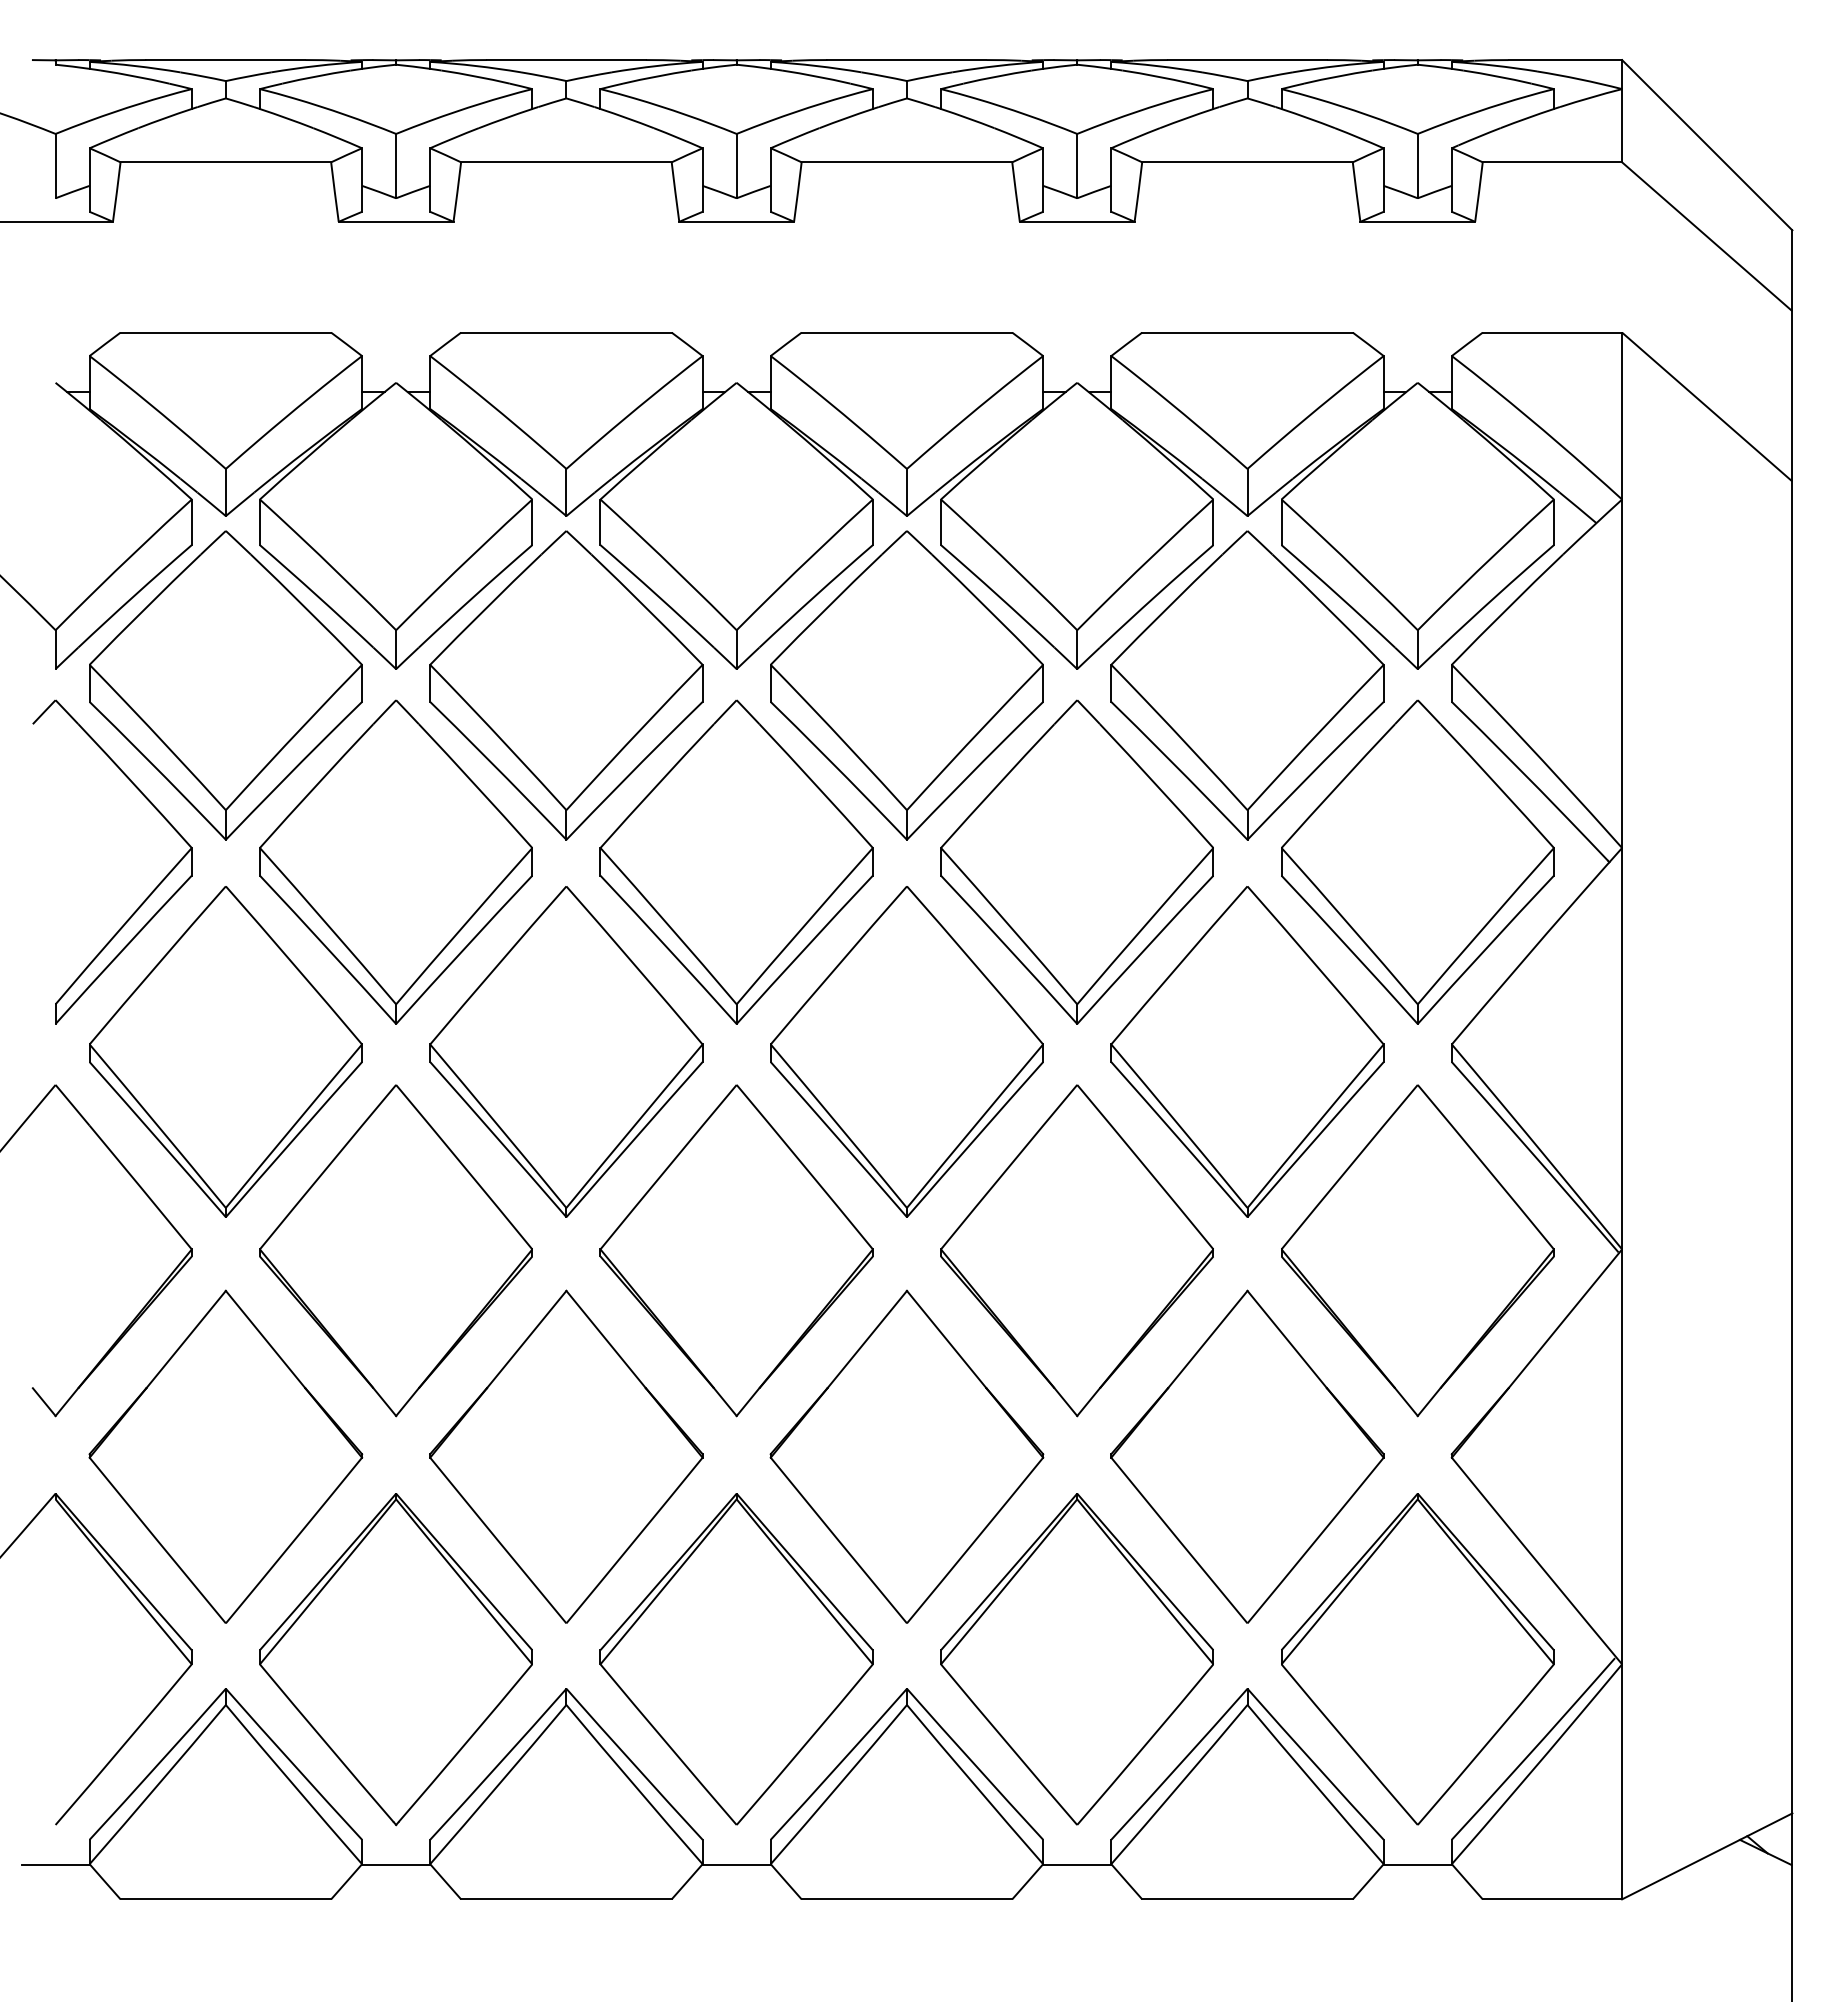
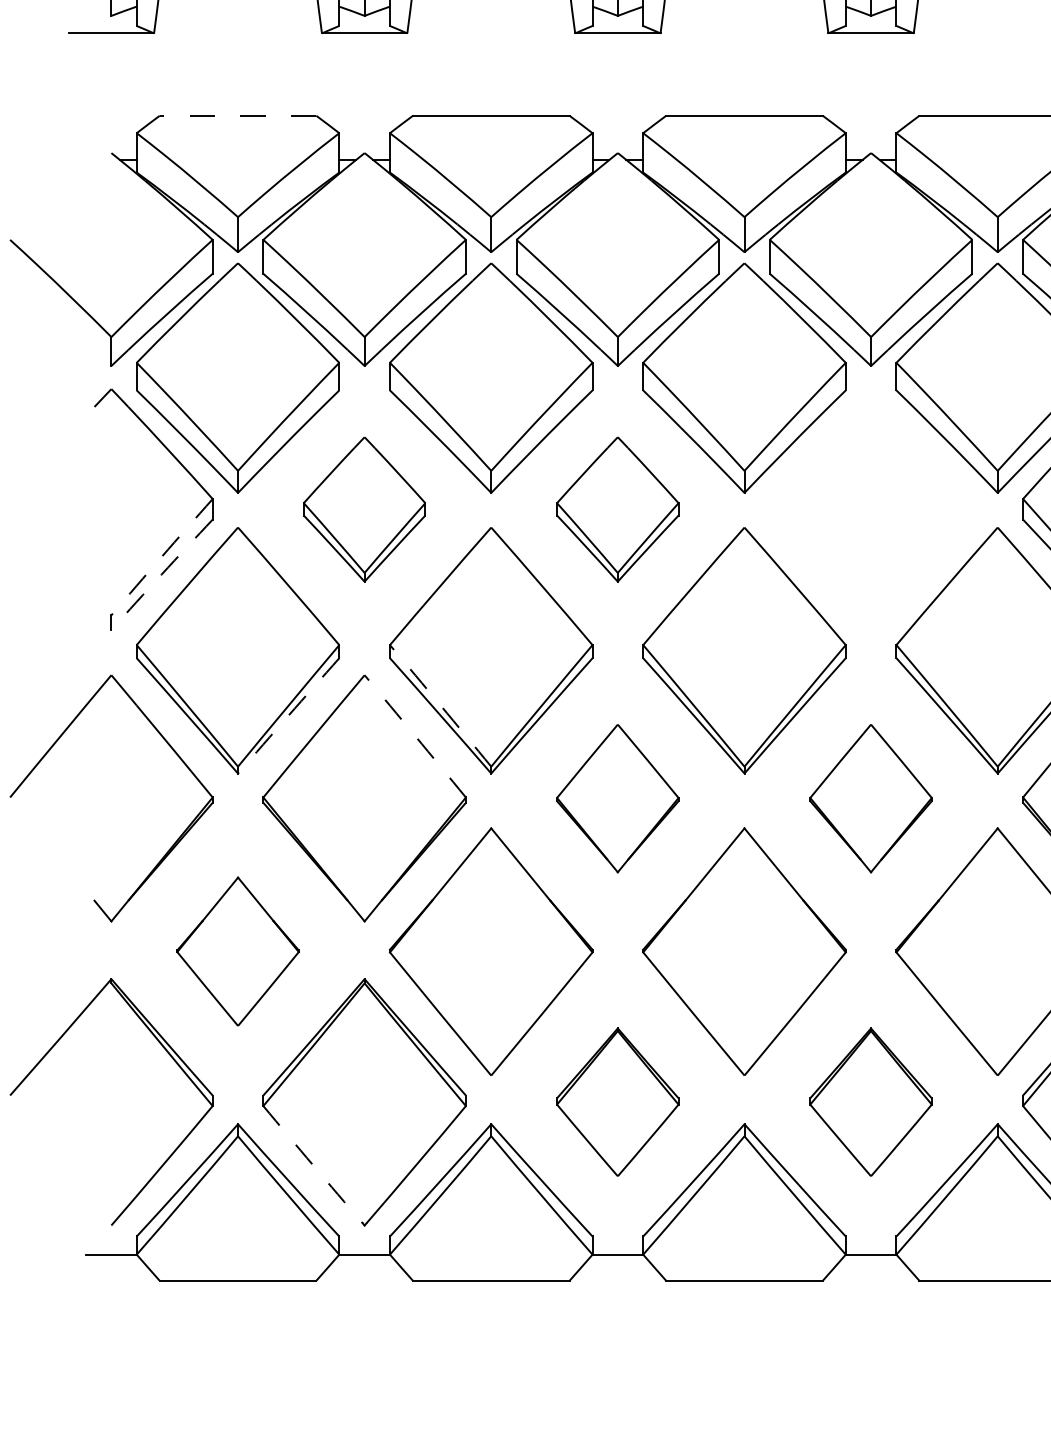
line: (225, 332) -> (237, 115), solid -> dashed
part: (395, 861) -> (364, 509), size x0.6
part: (736, 861) -> (617, 509), size x0.6
part: (1076, 861) -> (870, 509), removed
arc: (123, 925) -> (161, 556), solid -> dashed
arc: (123, 949) -> (161, 574), solid -> dashed
arc: (498, 1125) -> (440, 705), solid -> dashed
arc: (293, 1139) -> (288, 715), solid -> dashed
arc: (464, 1167) -> (415, 736), solid -> dashed
part: (736, 1250) -> (617, 798), size x0.6
part: (1076, 1250) -> (870, 798), size x0.6
part: (225, 1456) -> (237, 951), size x0.6
part: (736, 1659) -> (617, 1102), size x0.6
part: (1076, 1659) -> (870, 1102), size x0.6
arc: (326, 1743) -> (312, 1164), solid -> dashed

